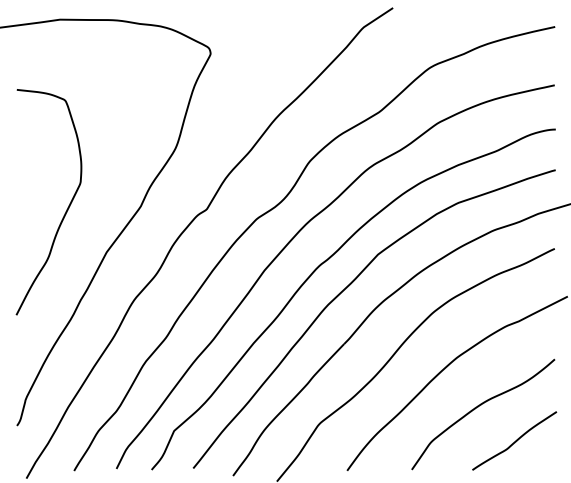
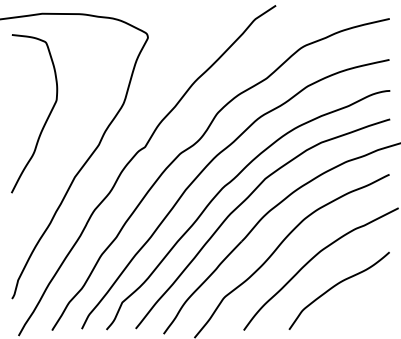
curve: (65, 211) -> (46, 120), moved
curve: (515, 440) -> (361, 309), removed

